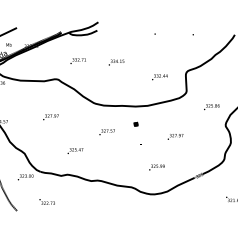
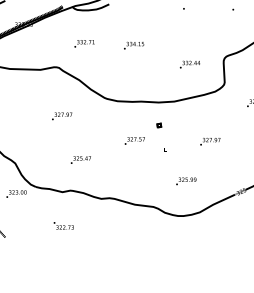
text: (50, 117) -> (61, 116), moved
text: (106, 132) -> (133, 141), moved
text: (46, 201) -> (62, 225), moved

